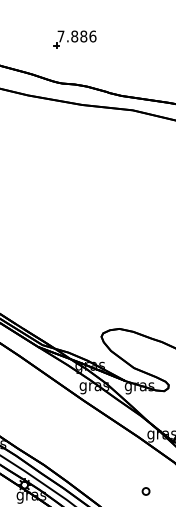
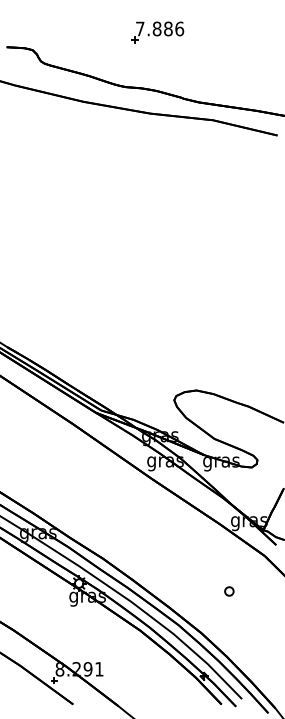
part: (75, 39) -> (157, 32), moved

